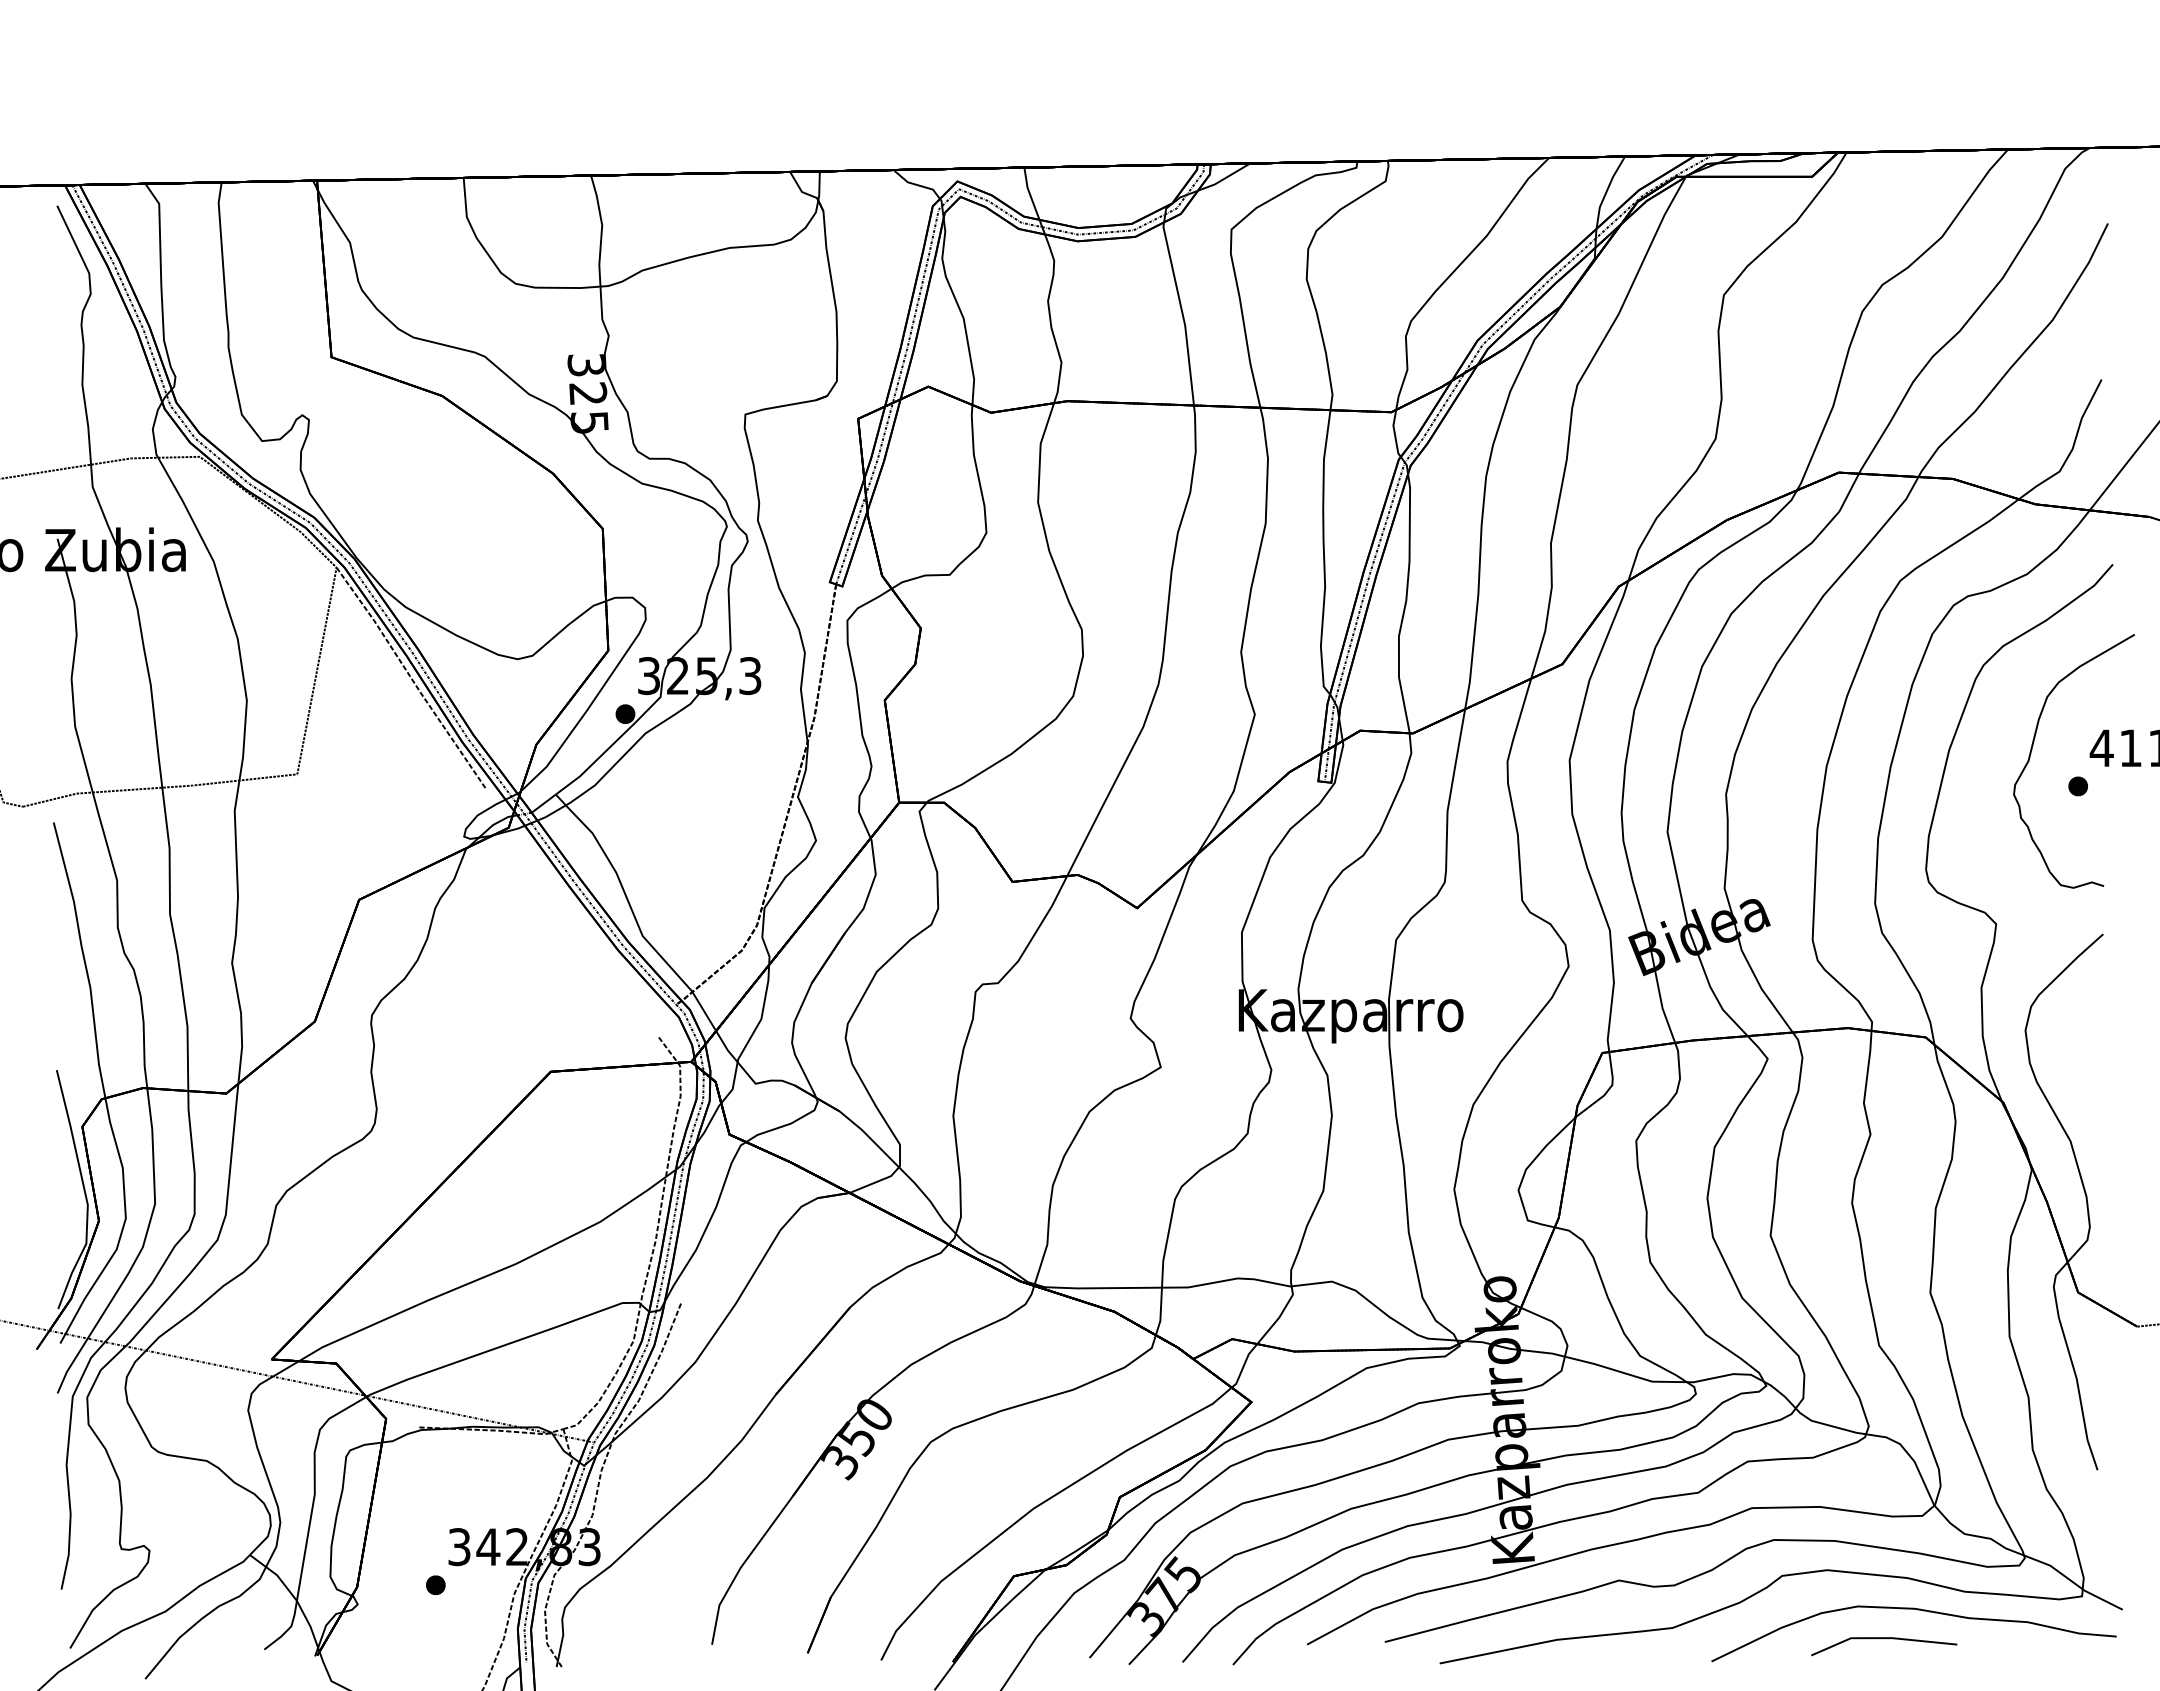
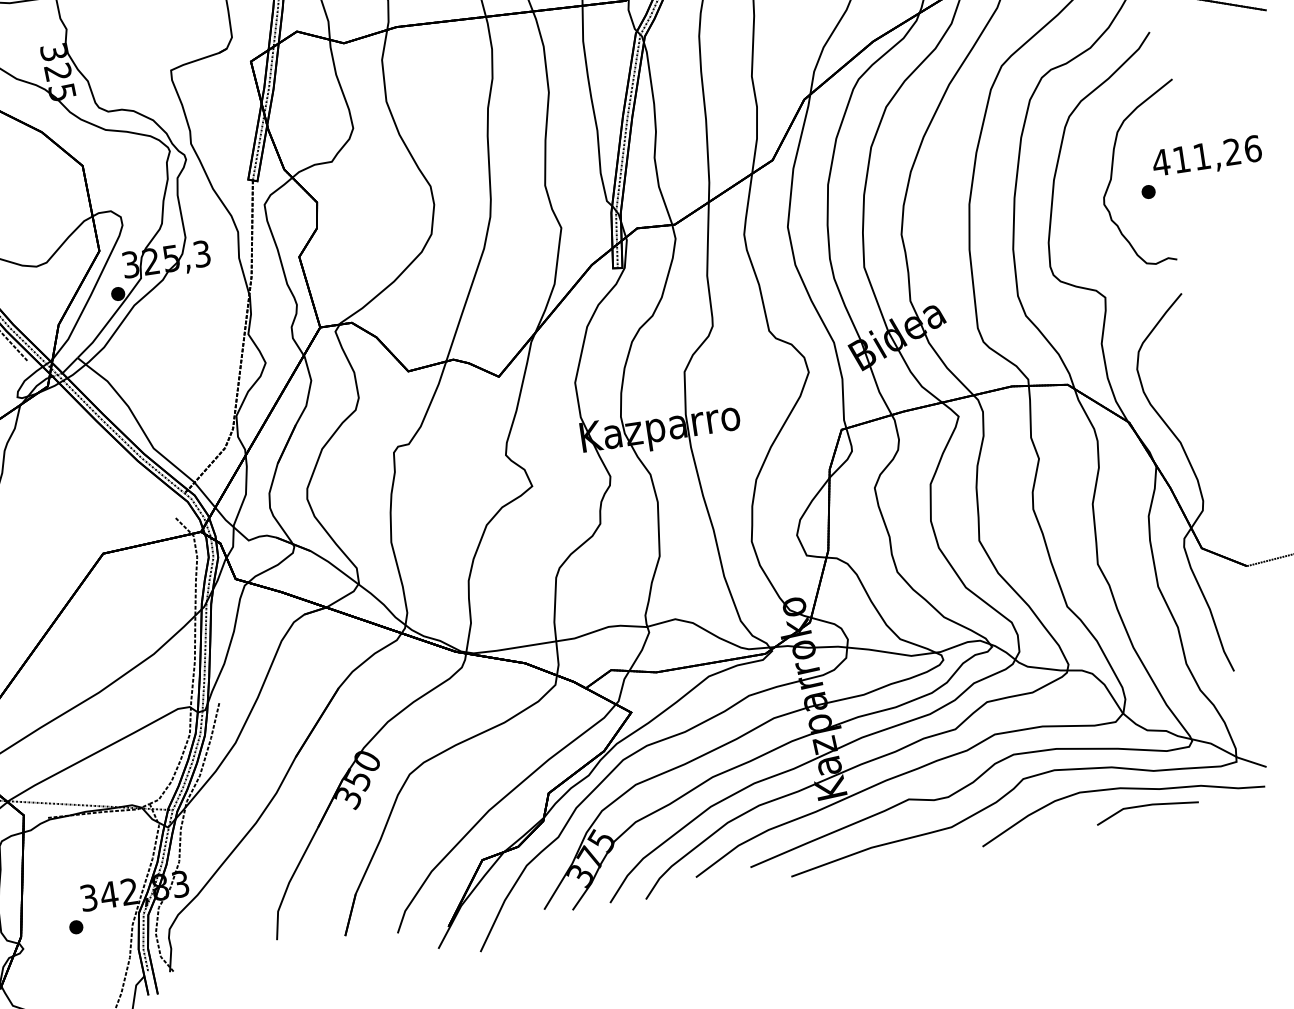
line: (1882, 1639) -> (1145, 806), moved

